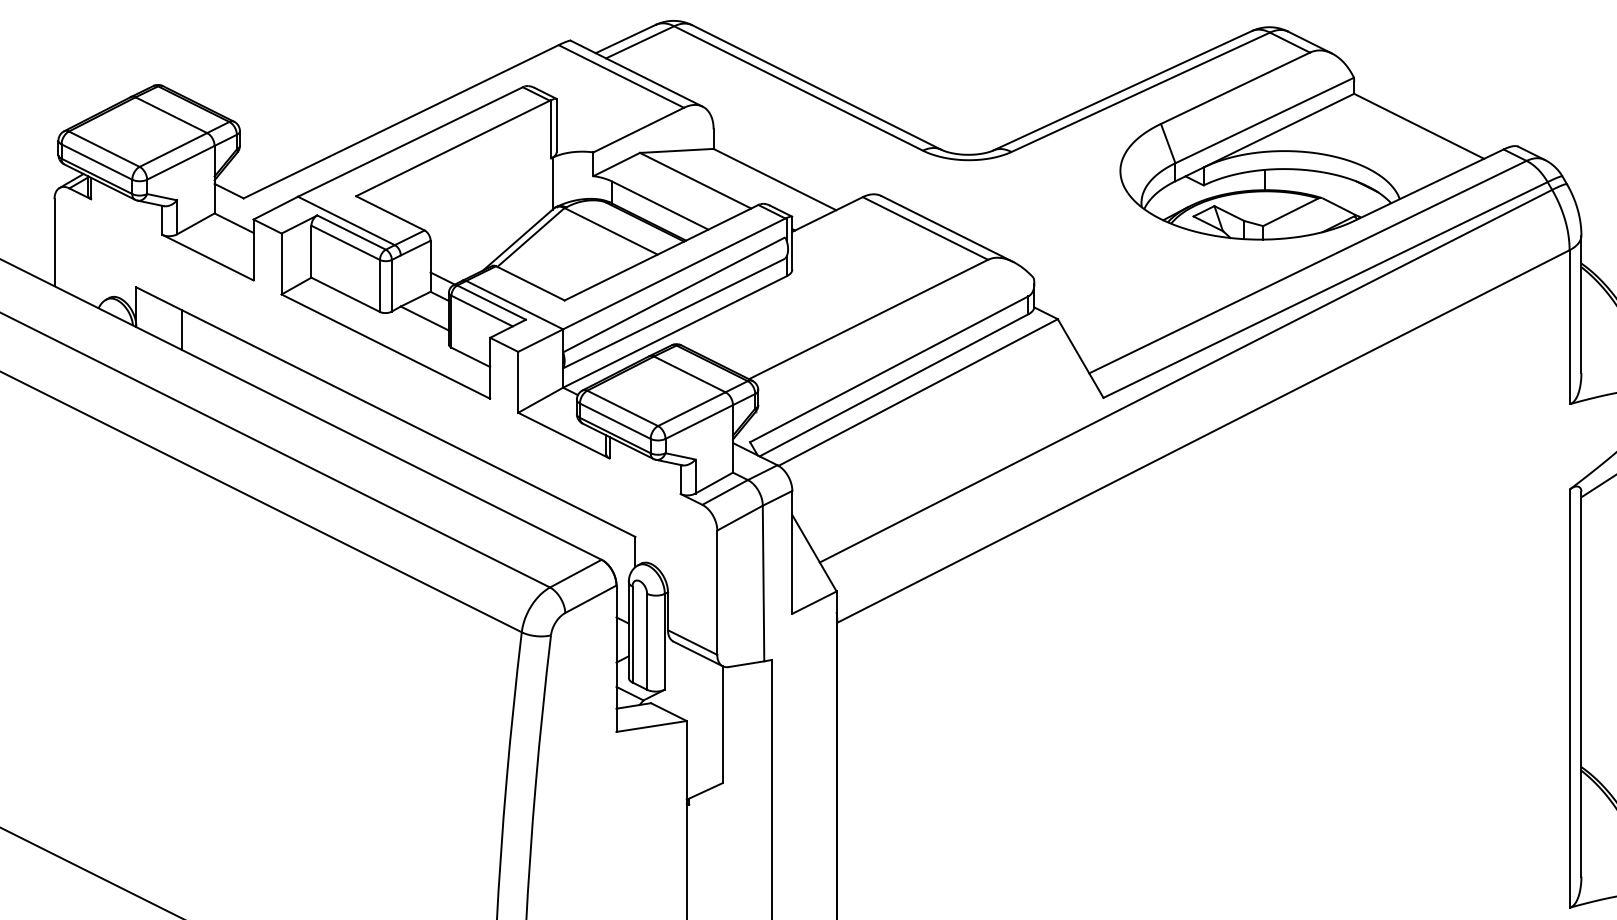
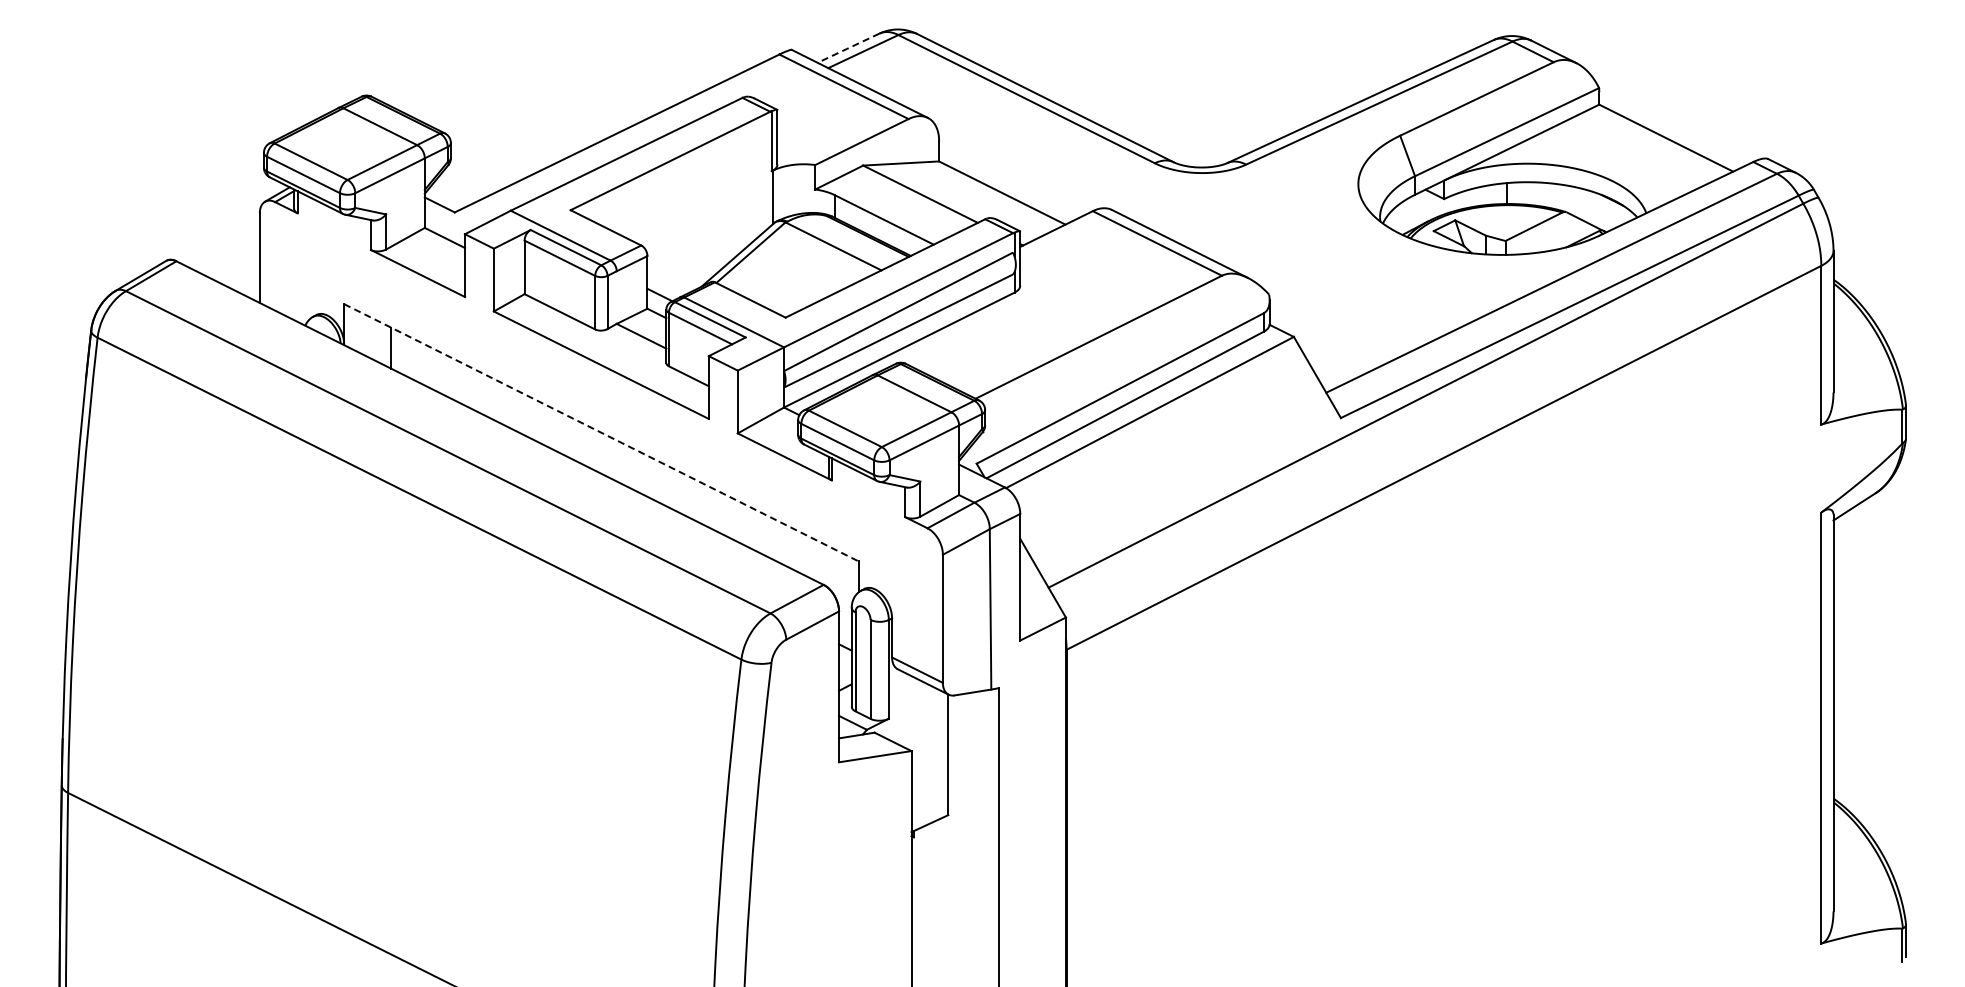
line: (625, 39) -> (848, 48), solid -> dashed
line: (386, 411) -> (601, 432), solid -> dashed

